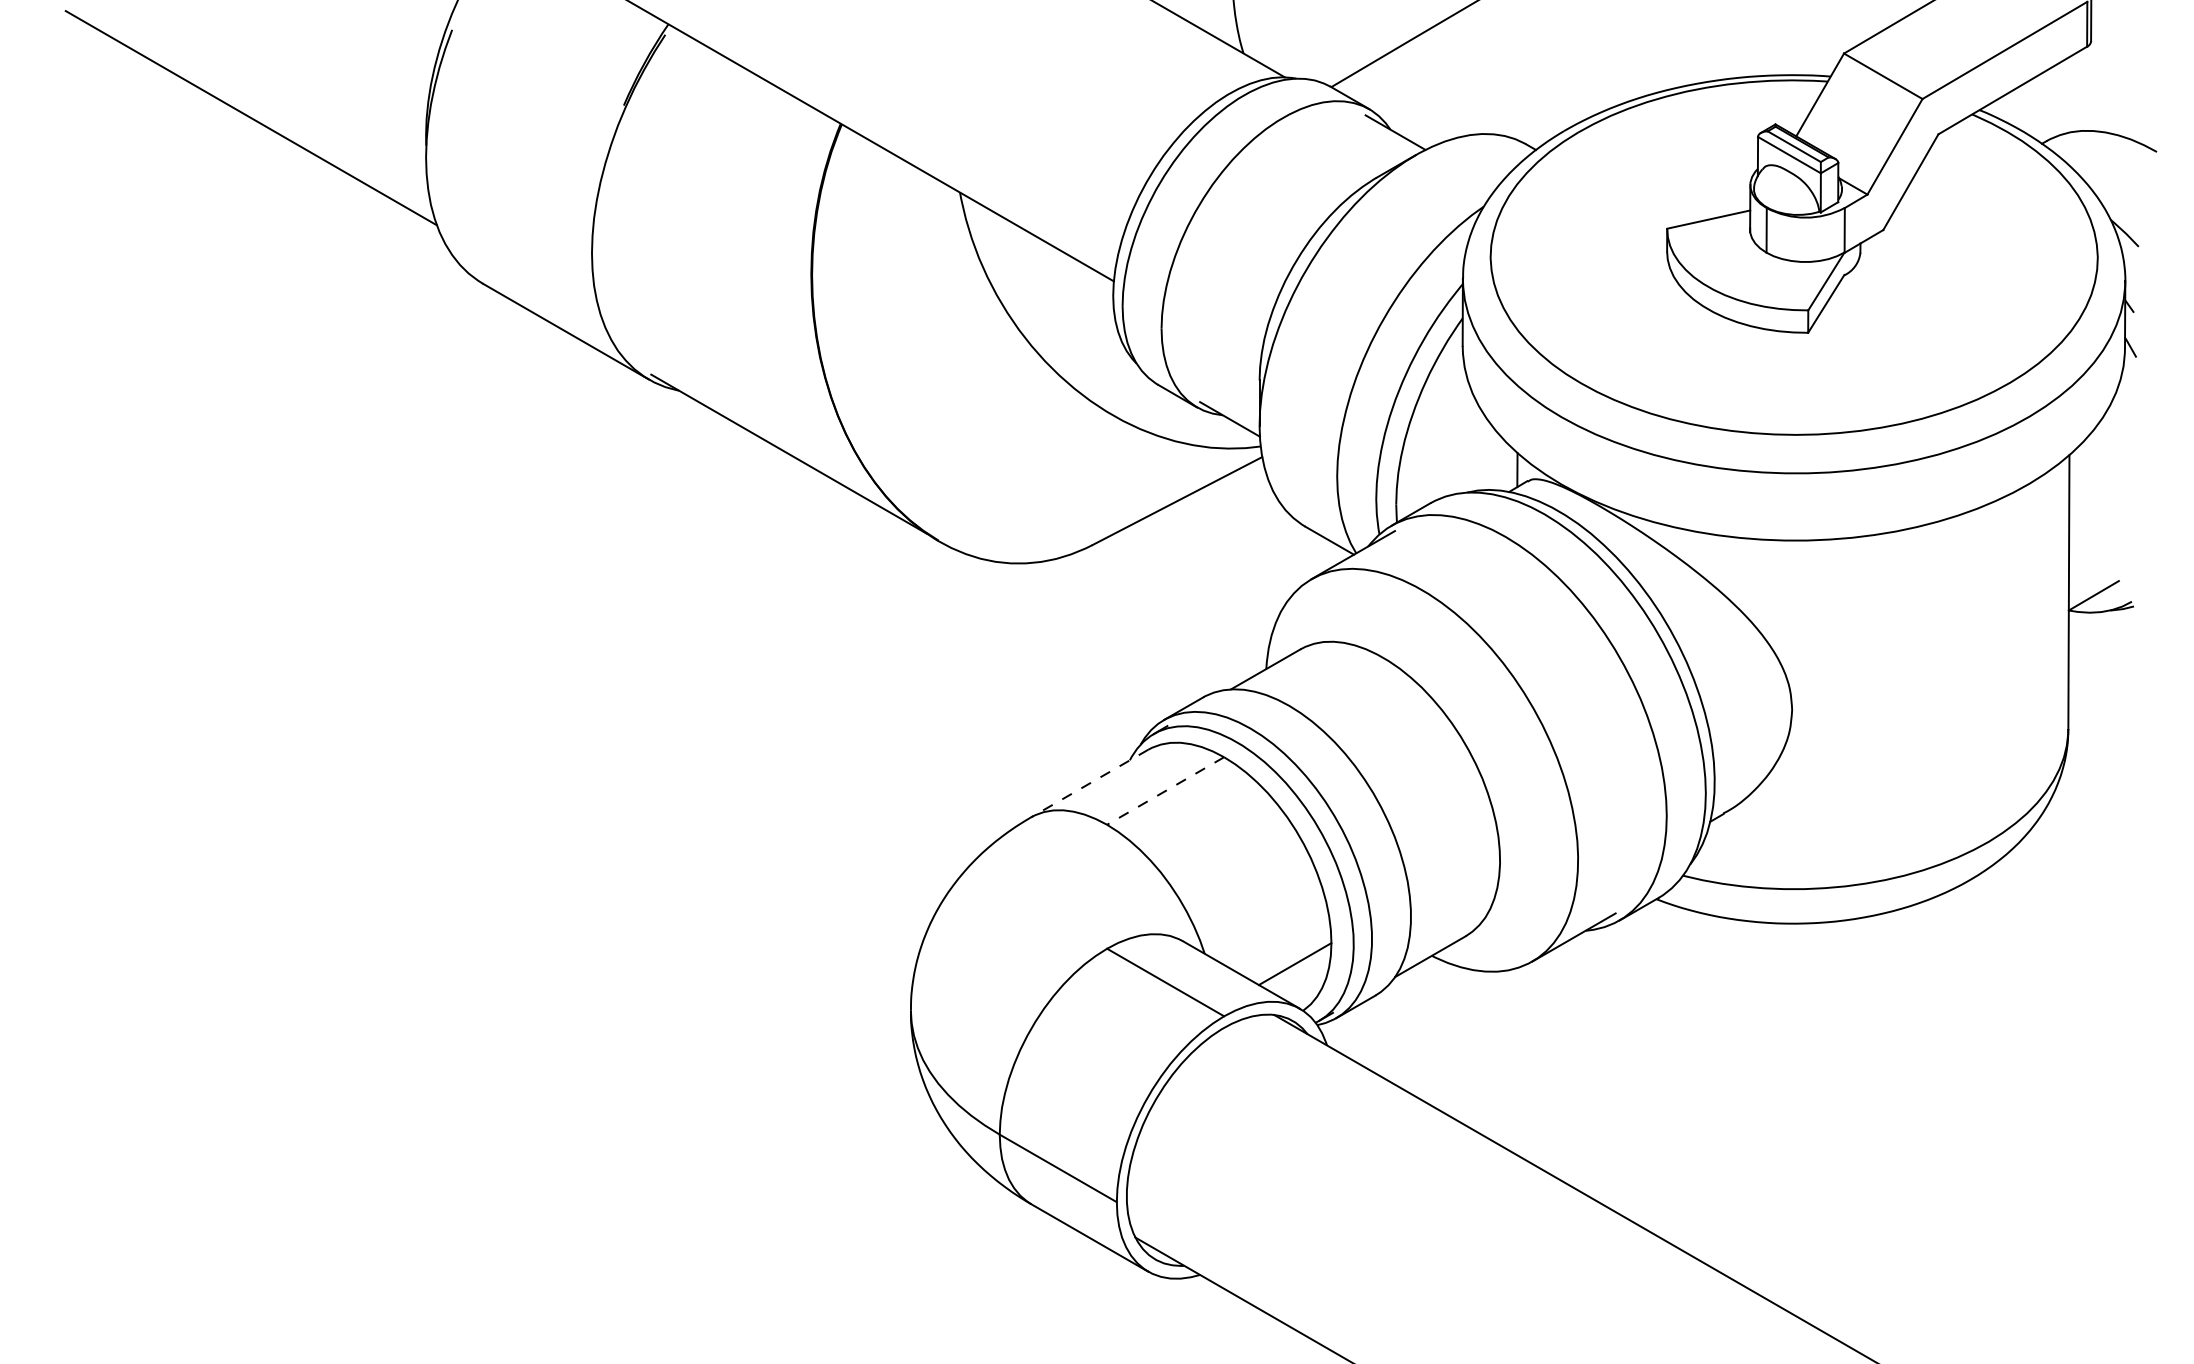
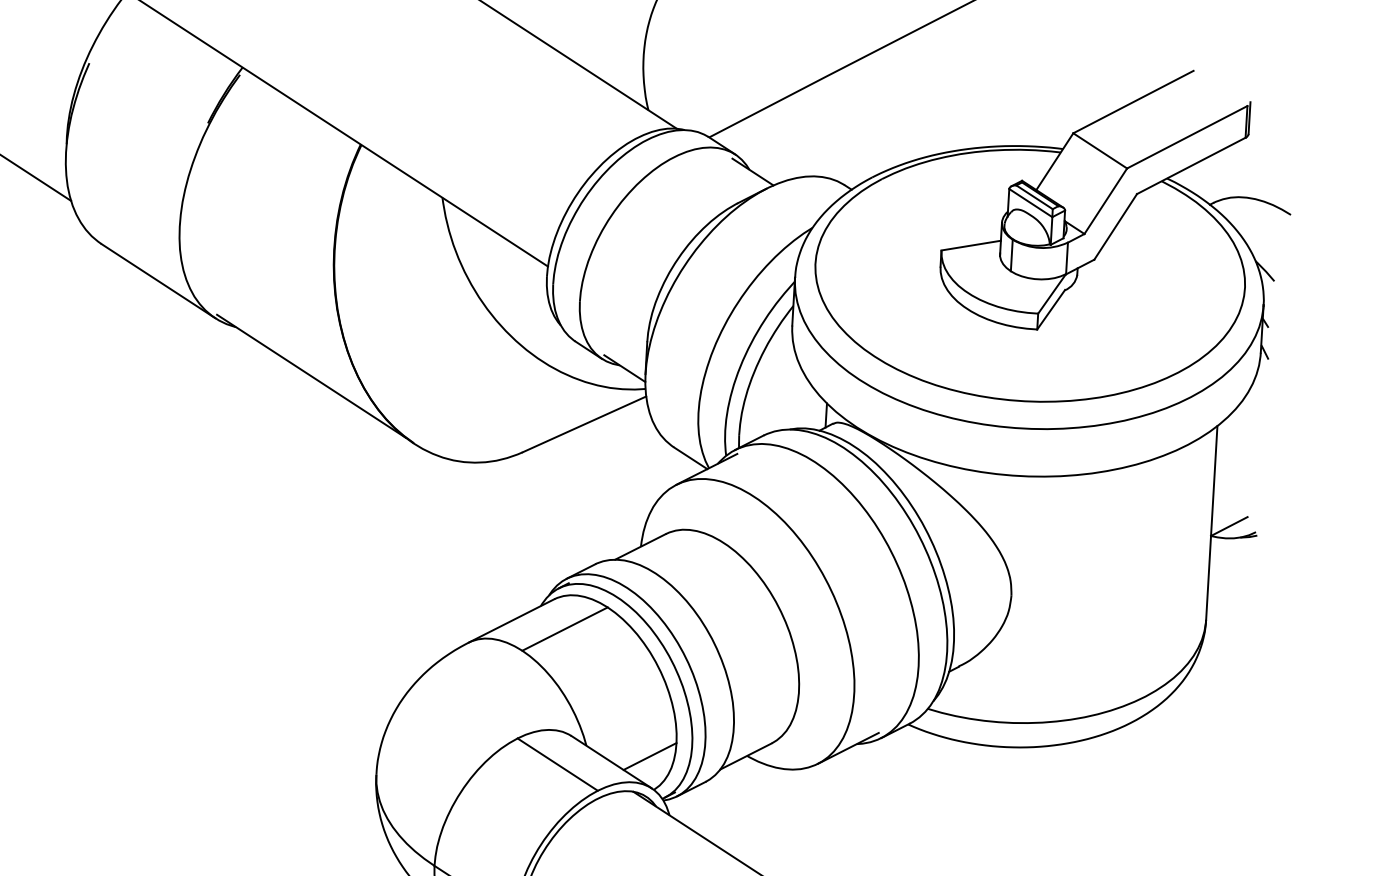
line: (1089, 783) -> (511, 620), dashed -> solid
line: (1165, 791) -> (564, 629), dashed -> solid

